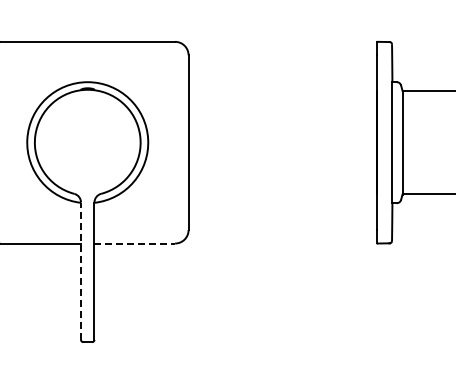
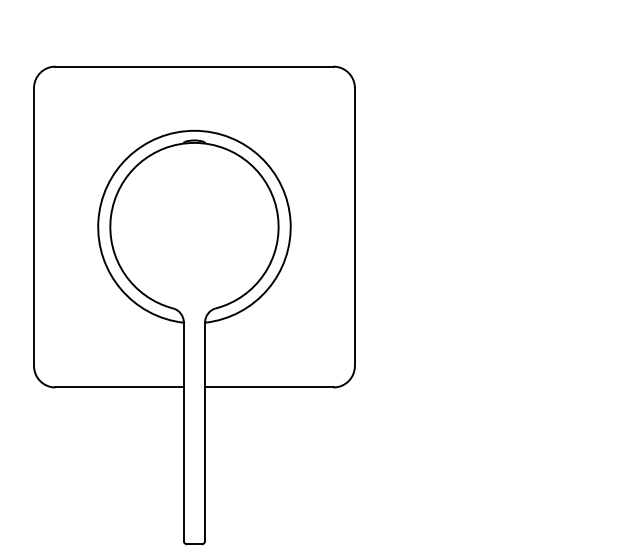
line: (135, 243) -> (270, 387), dashed -> solid
line: (81, 271) -> (184, 431), dashed -> solid

